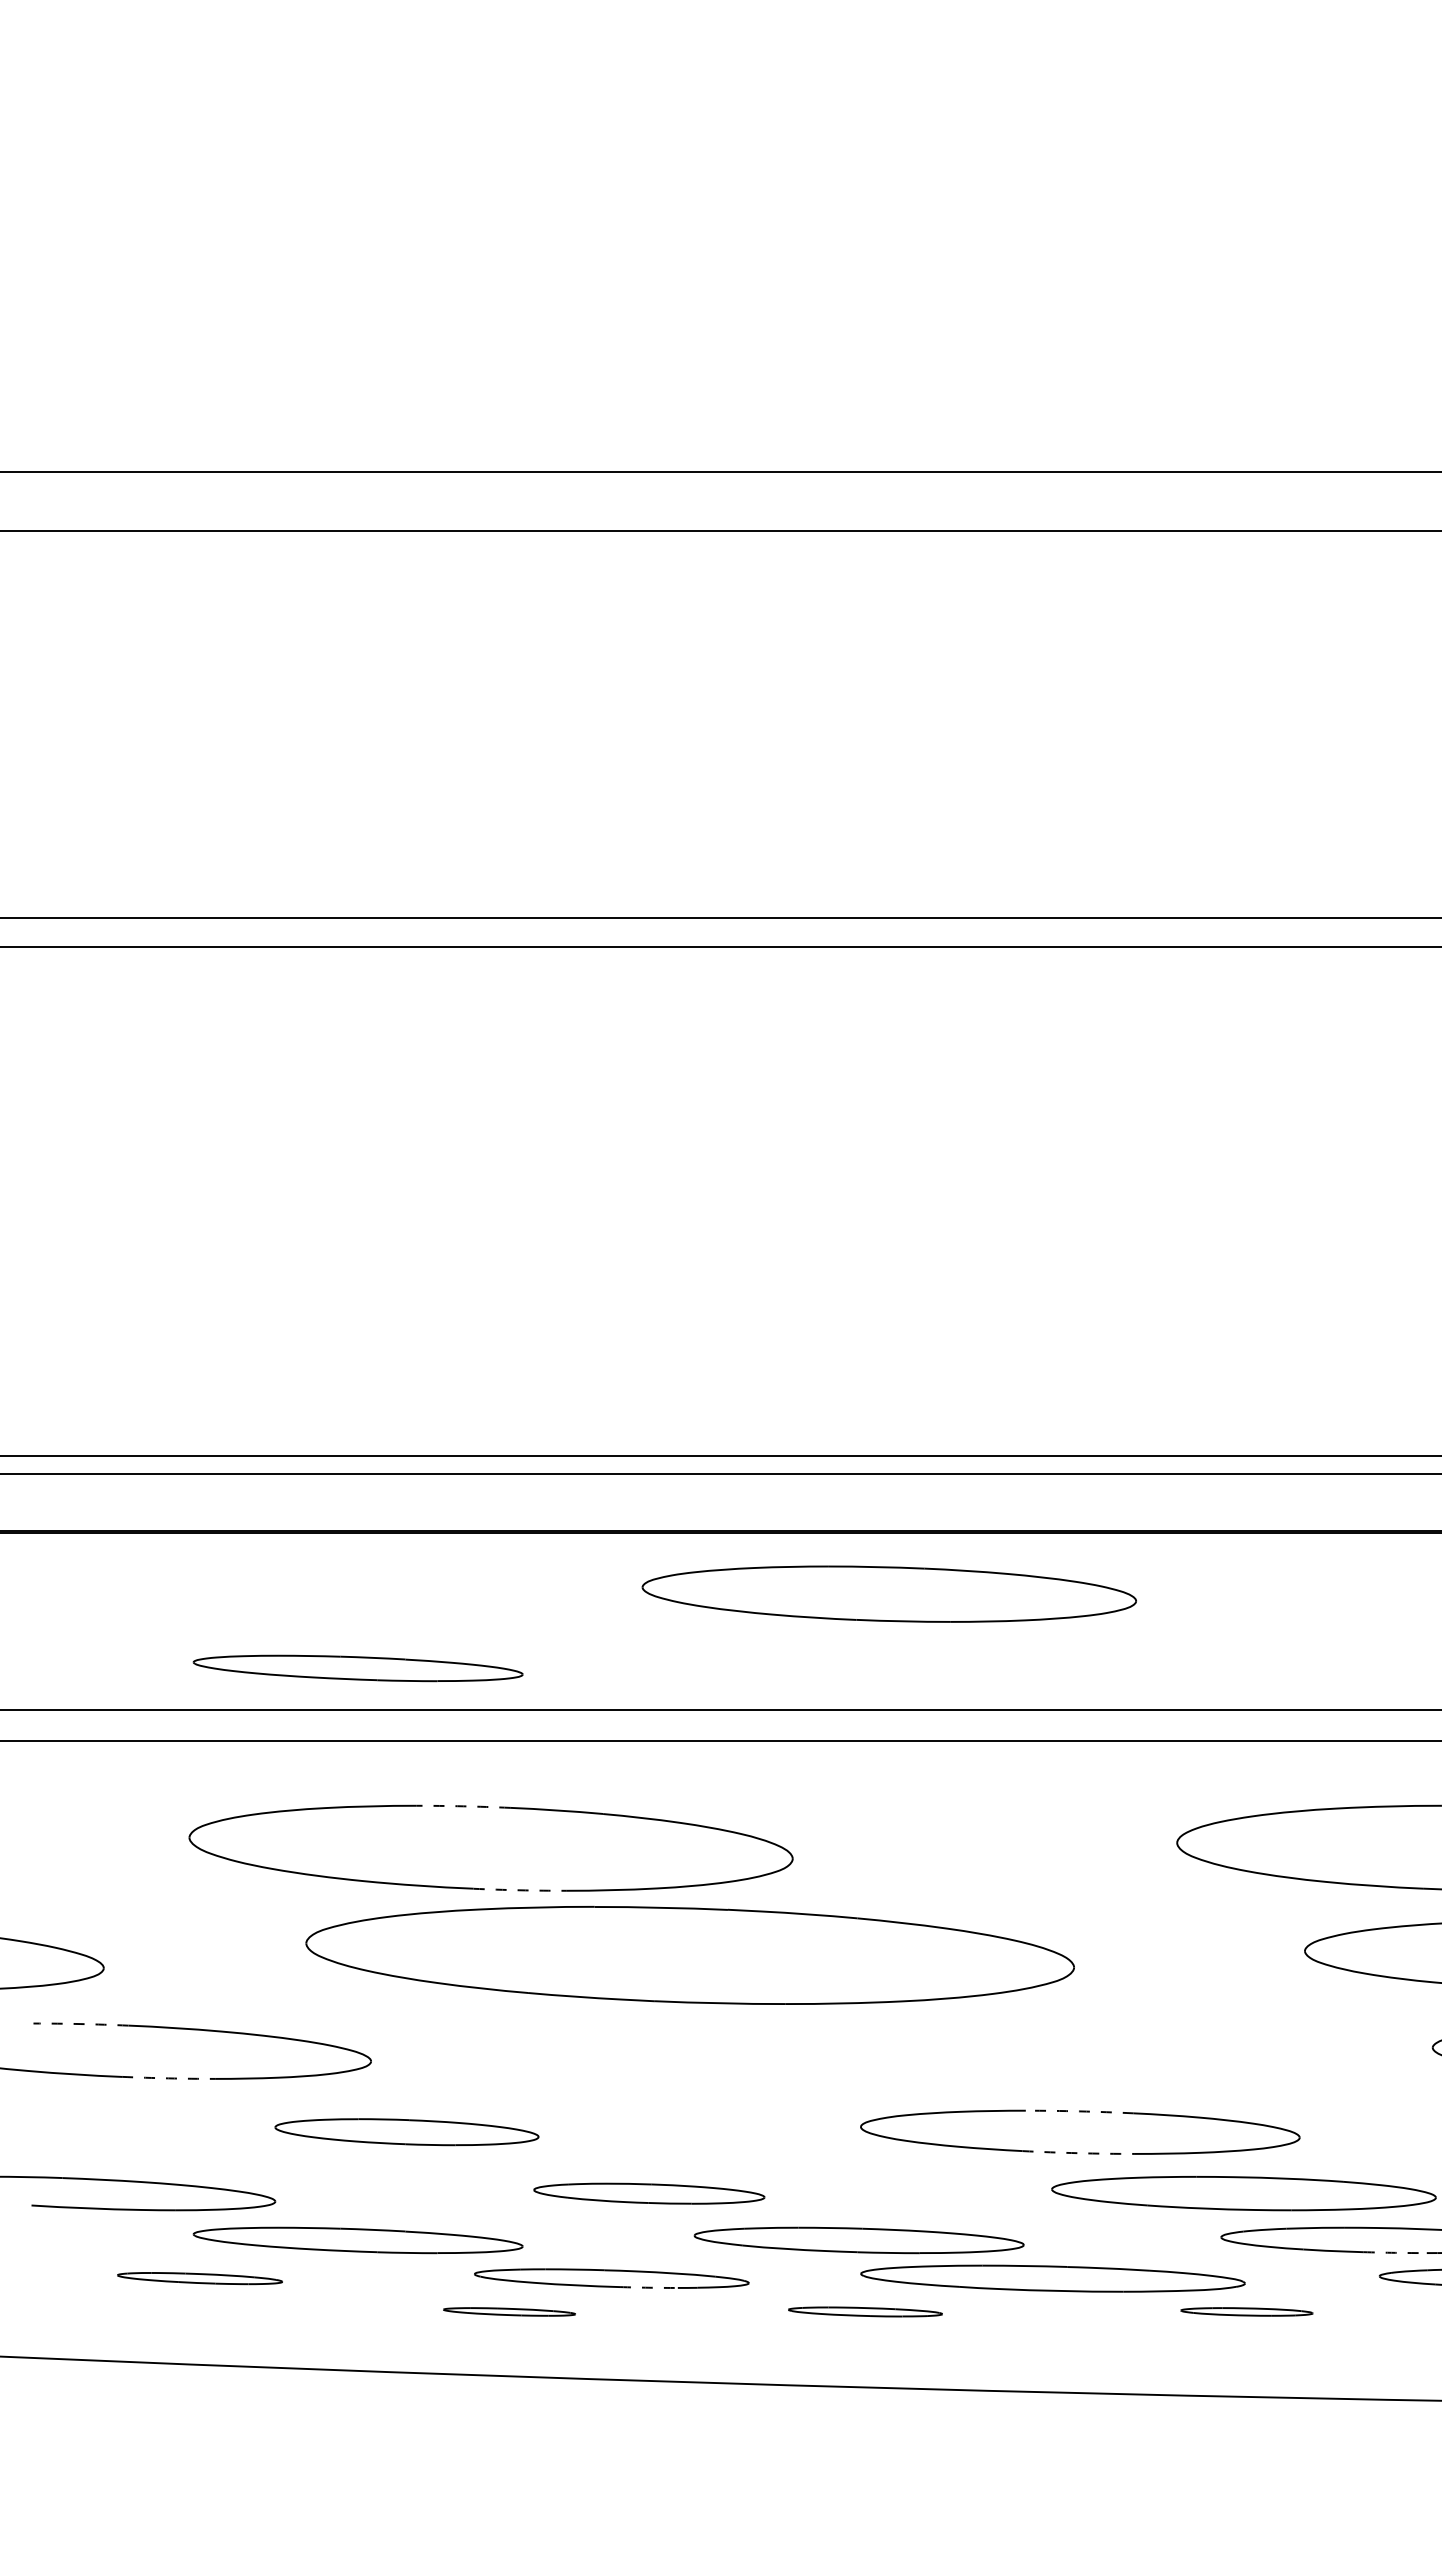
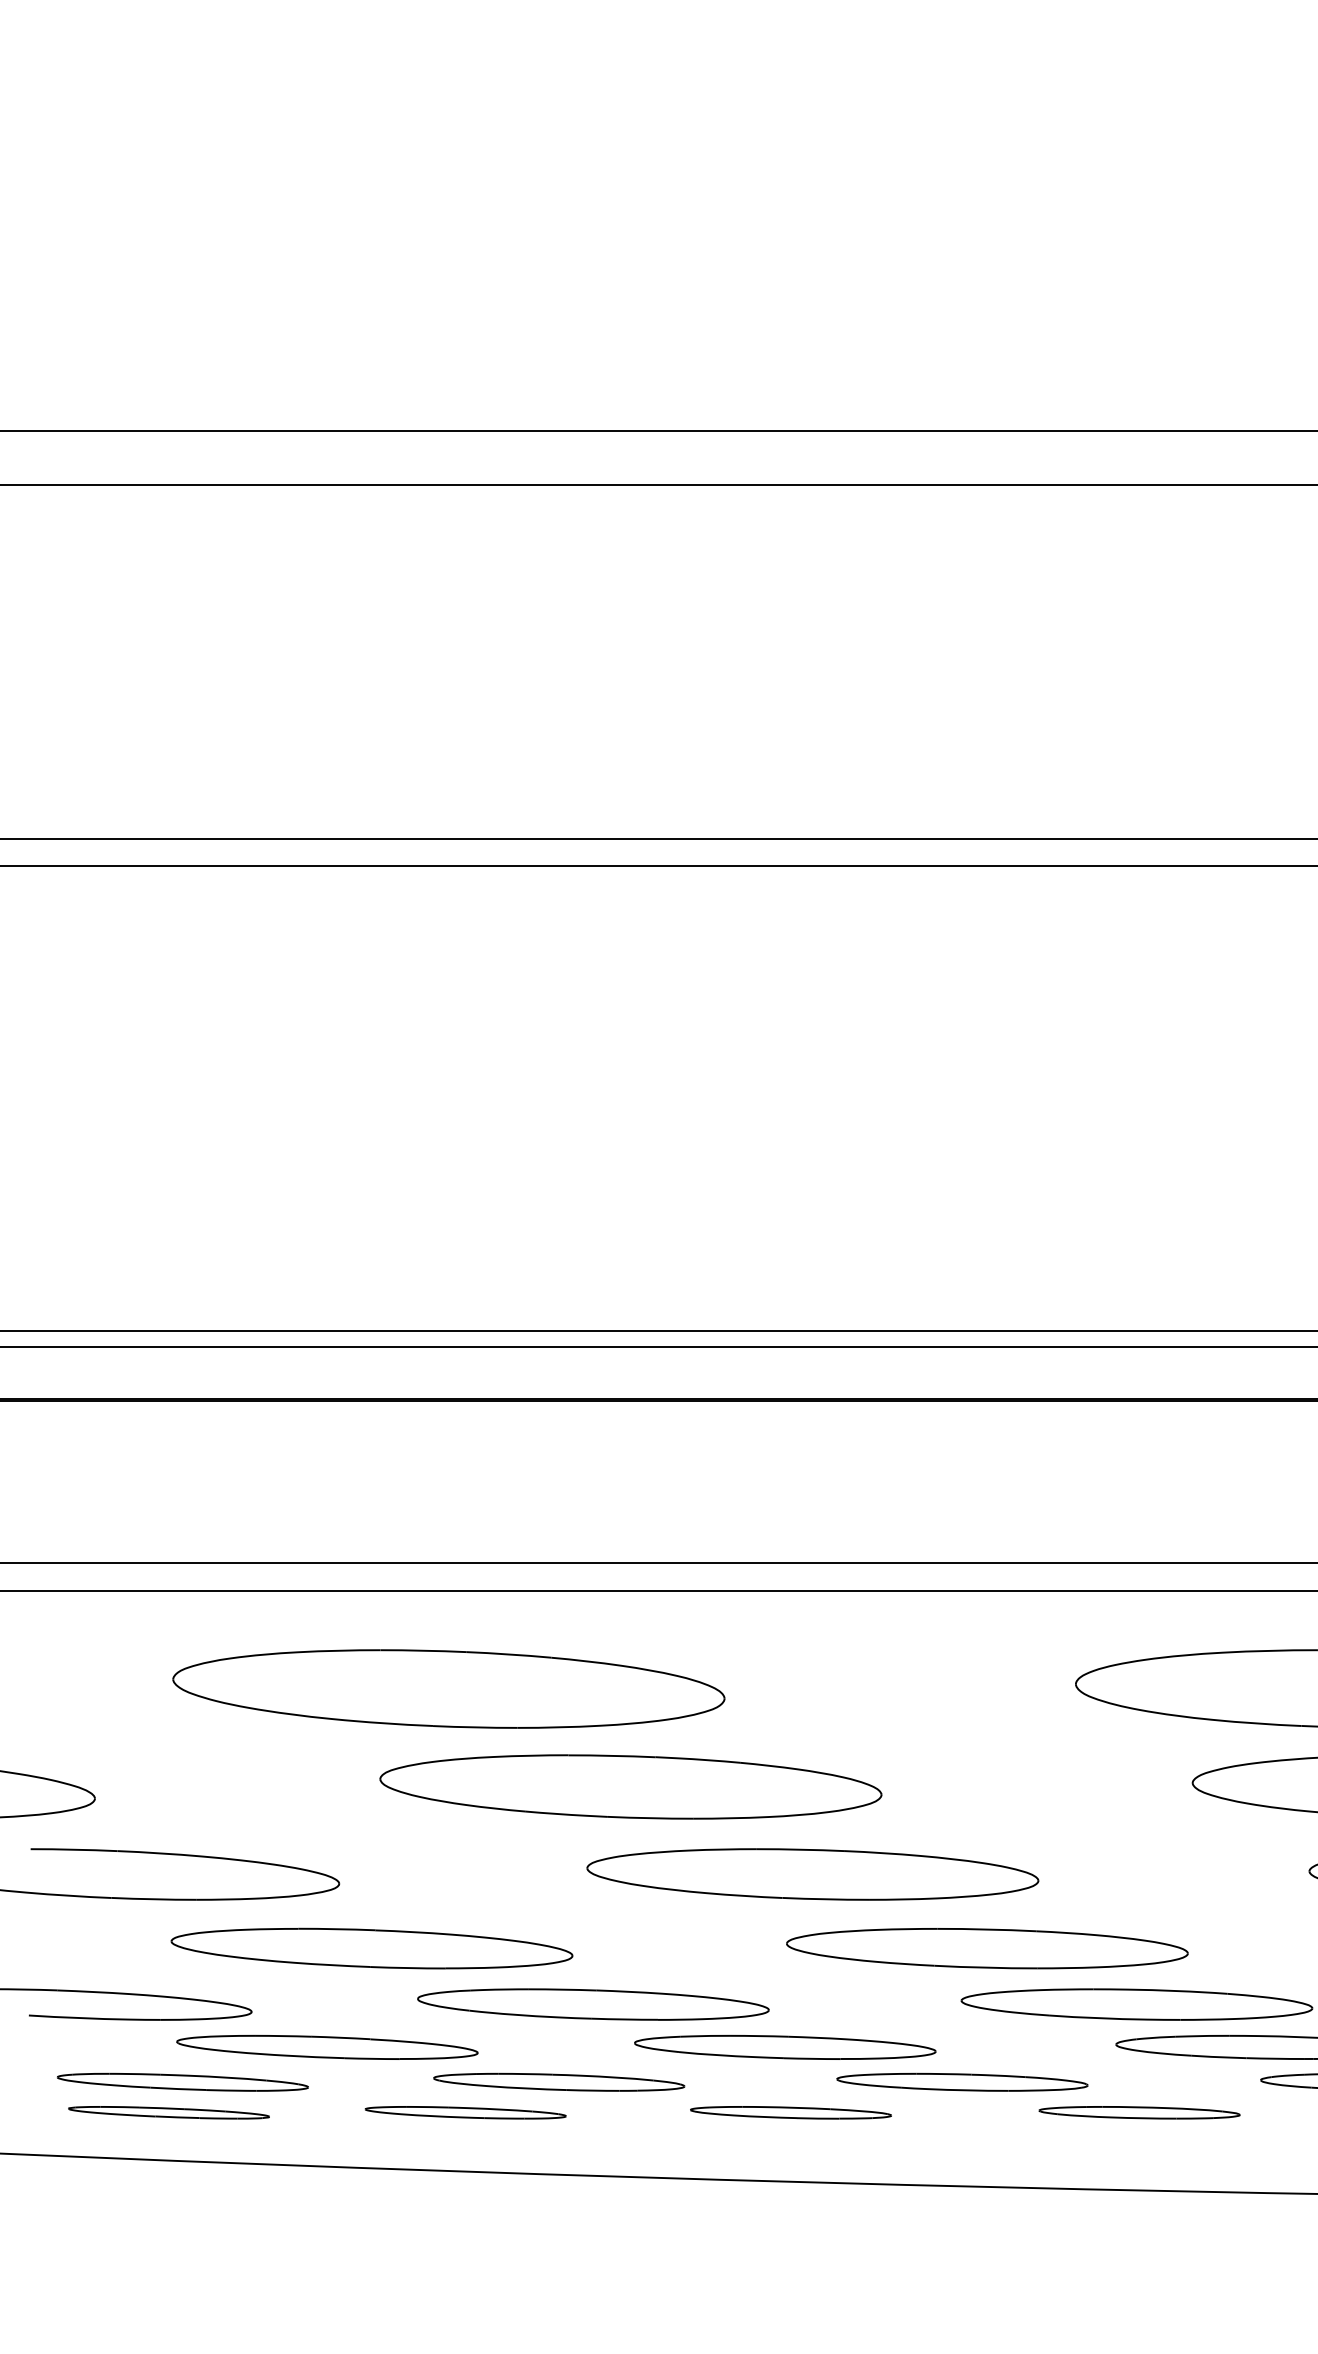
part: (888, 1593) -> (812, 1873), moved
part: (357, 1668) -> (326, 1524), removed
arc: (463, 1806) -> (423, 1650), dashed -> solid
arc: (519, 1890) -> (474, 1727), dashed -> solid
part: (690, 1955) -> (631, 1787), size x0.71
arc: (80, 2024) -> (73, 1850), dashed -> solid
arc: (168, 2078) -> (154, 1899), dashed -> solid
arc: (1079, 2111) -> (986, 1929), dashed -> solid
part: (406, 2131) -> (371, 1947), size x1.67
arc: (1078, 2153) -> (985, 1967), dashed -> solid
part: (649, 2193) -> (593, 2004), size x1.67
arc: (1395, 2252) -> (1275, 2058), dashed -> solid
part: (199, 2278) -> (182, 2082), size x1.67
part: (1052, 2278) -> (961, 2082), size x0.71
arc: (648, 2287) -> (592, 2090), dashed -> solid
part: (184, 2311) -> (168, 2112), added
part: (509, 2311) -> (465, 2112), size x1.67
part: (865, 2311) -> (791, 2112), size x1.43
part: (1246, 2311) -> (1139, 2112), size x1.67

